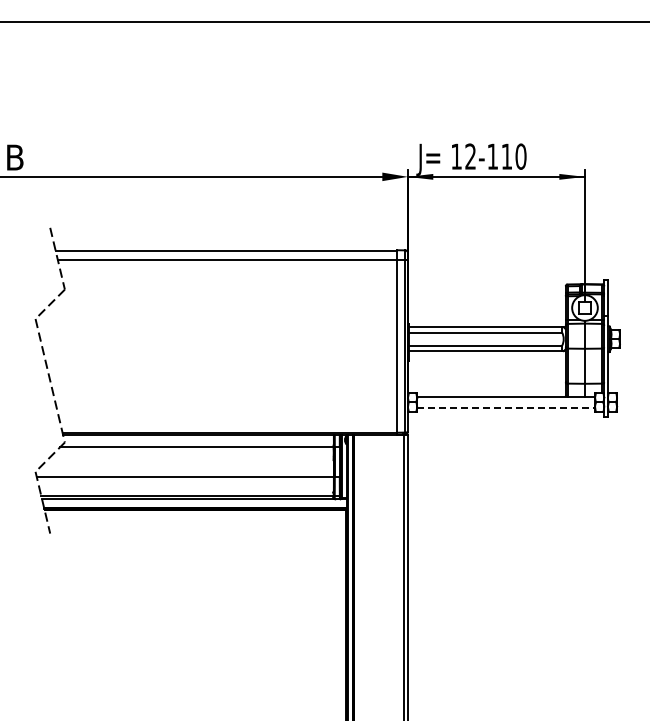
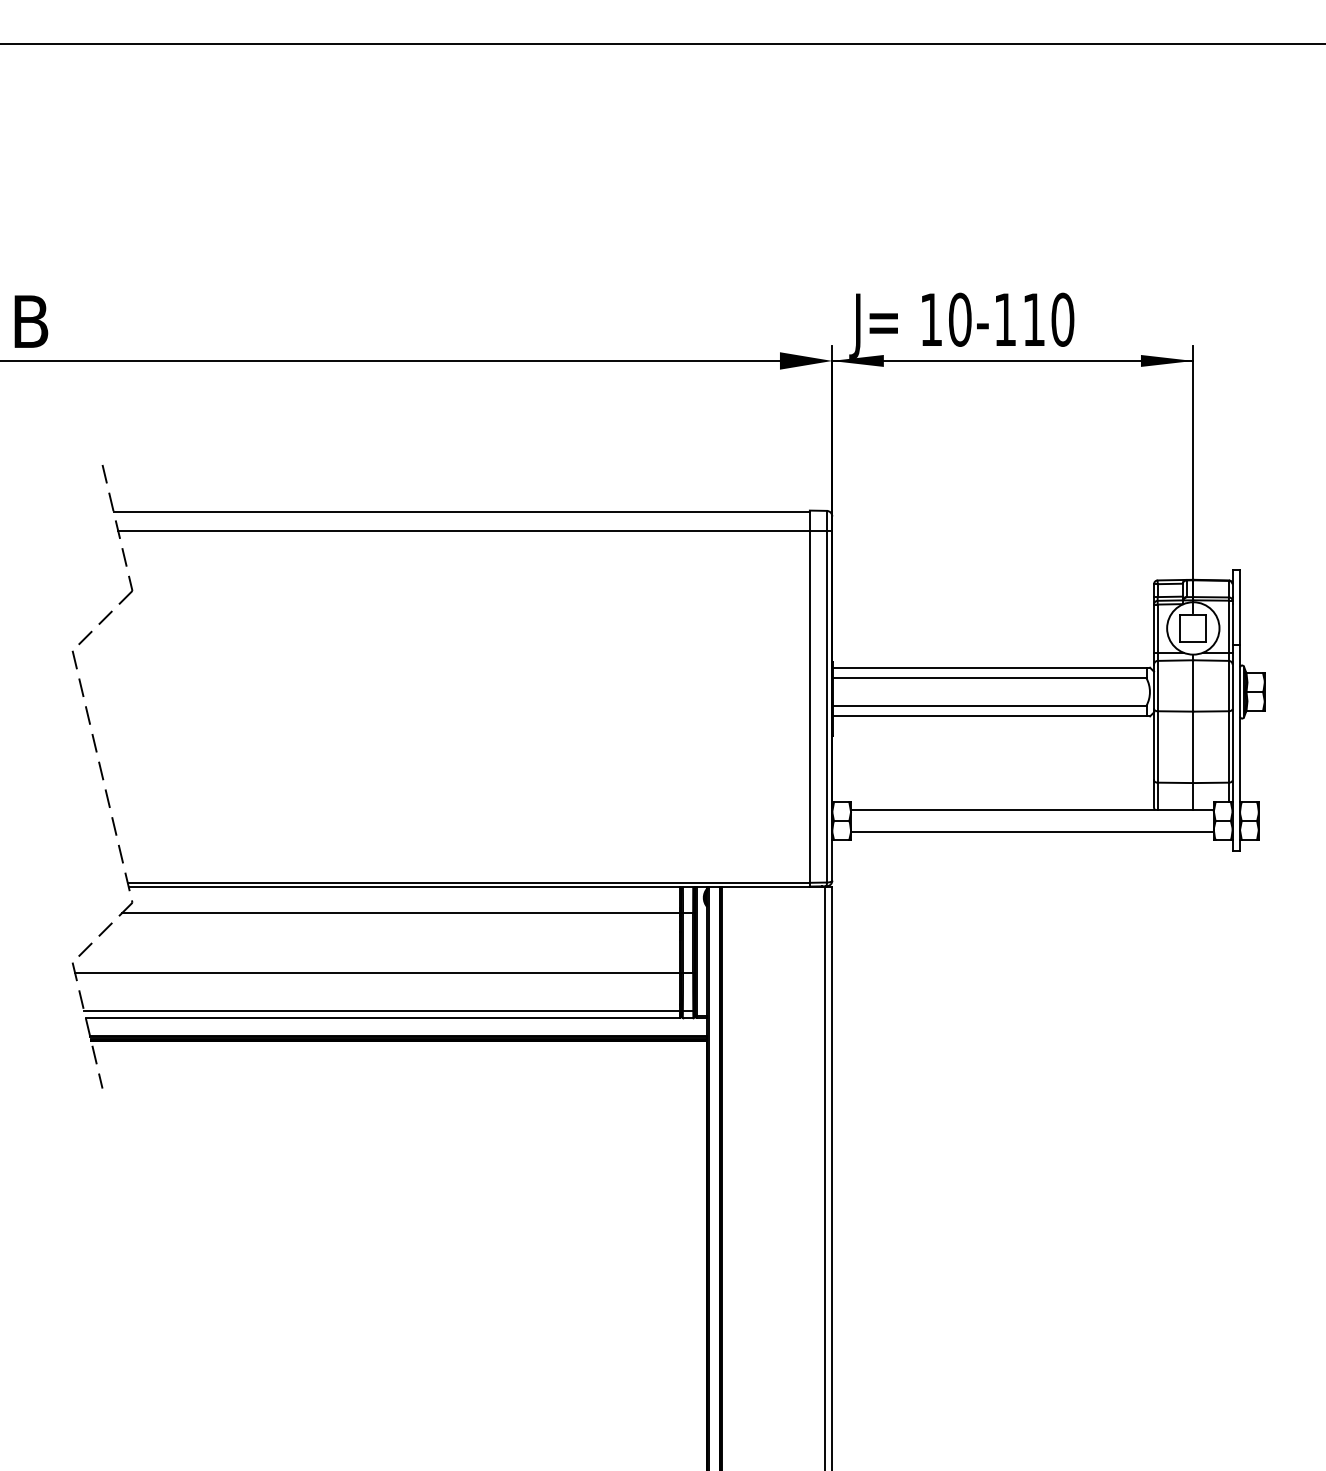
text: (470, 156) -> (959, 319), 12-110 -> 10-110
line: (506, 407) -> (1033, 831), dashed -> solid

